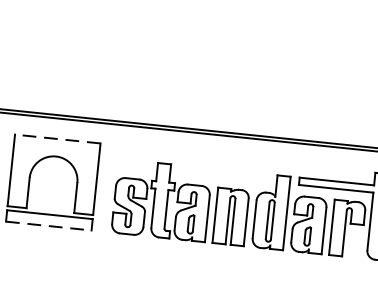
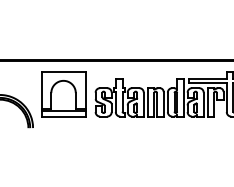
line: (57, 138) -> (63, 71), dashed -> solid
line: (48, 225) -> (63, 116), dashed -> solid

